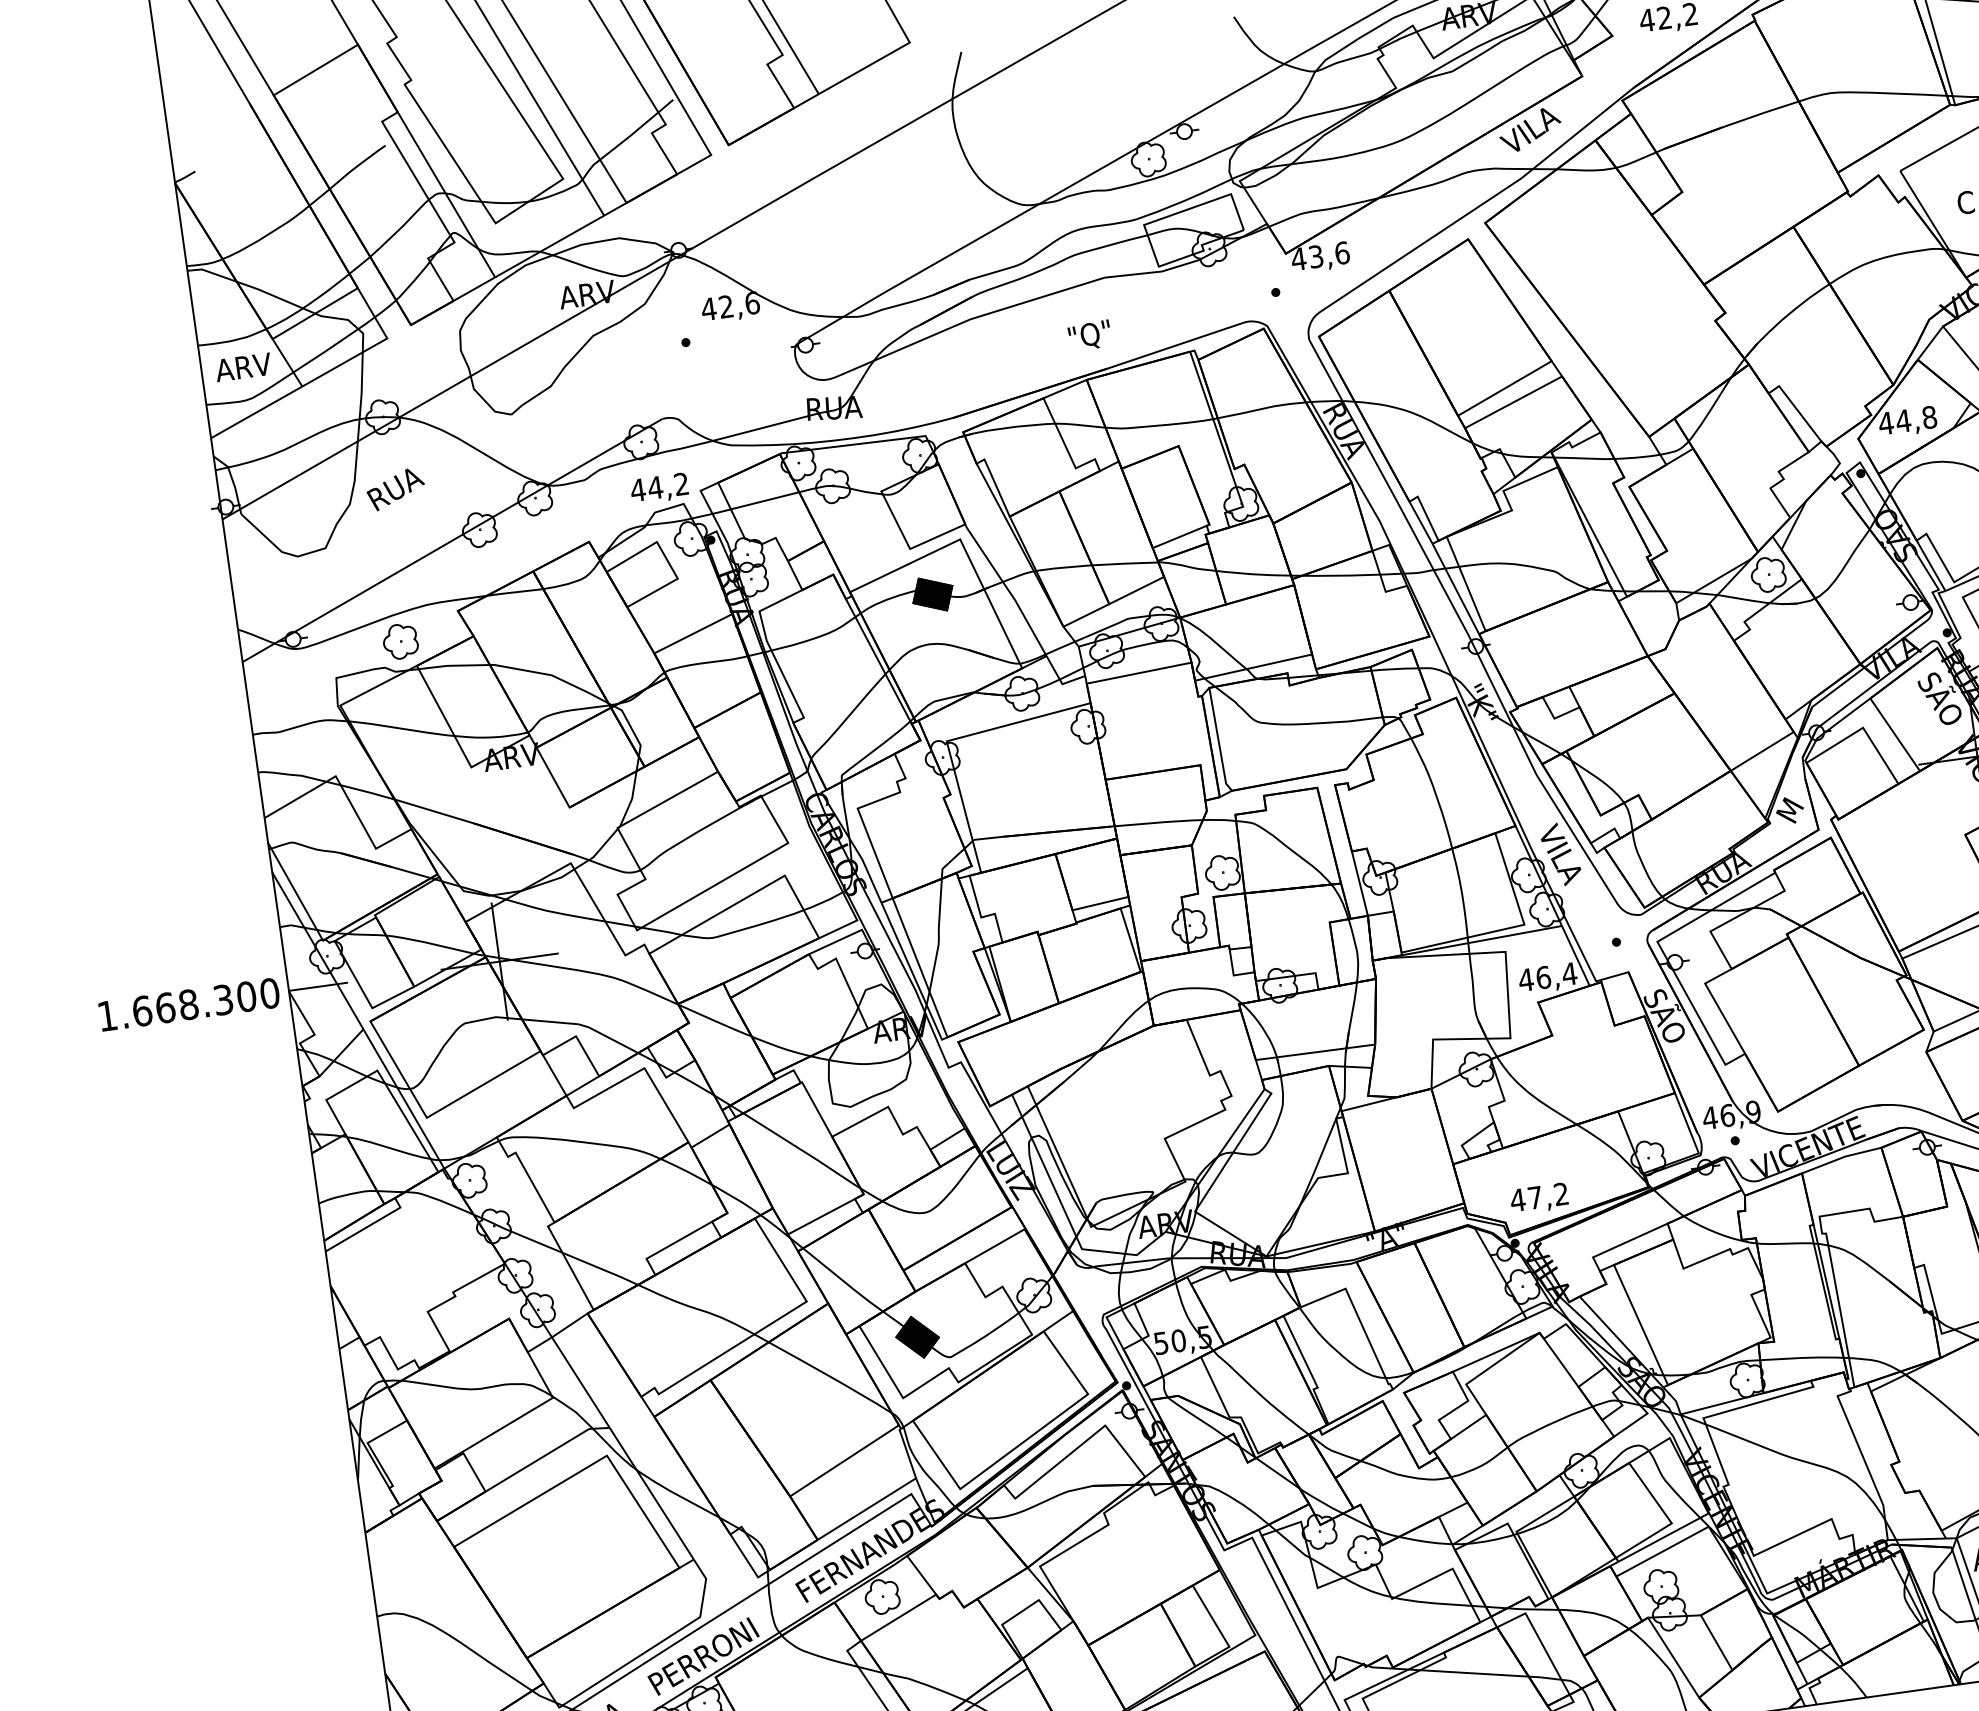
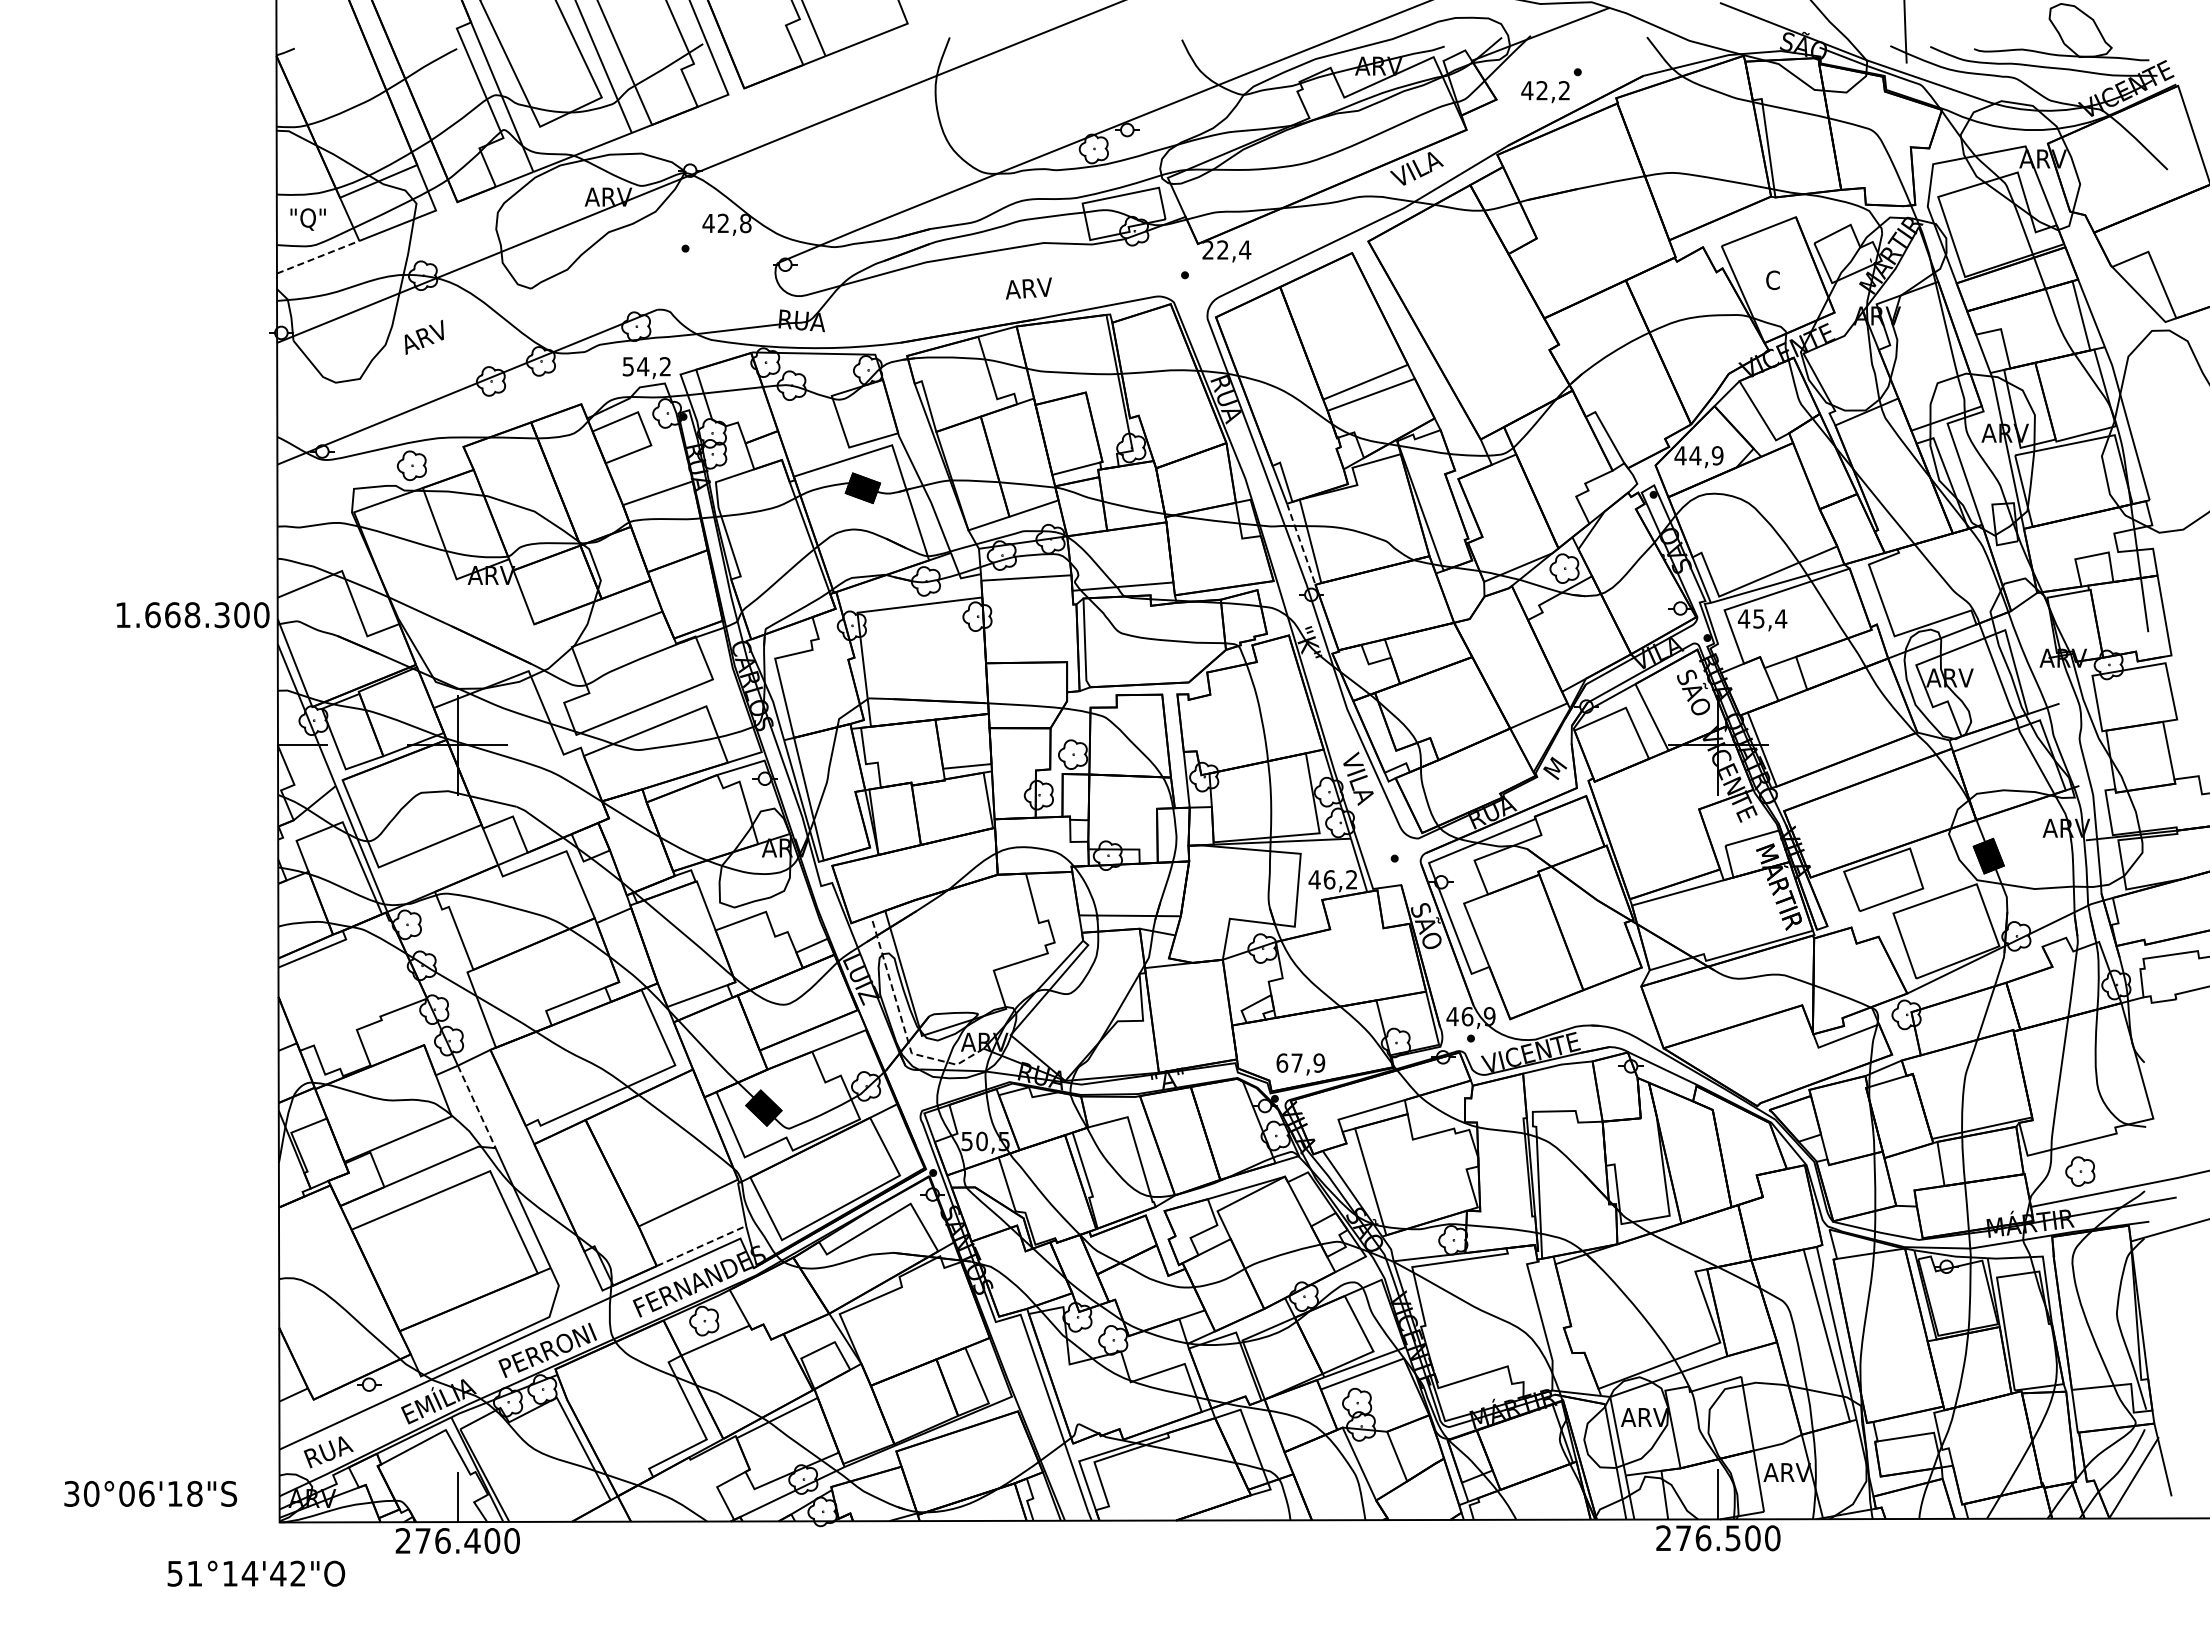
text: (1320, 255) -> (1226, 249), 43,6 -> 22,4
text: (752, 303) -> (745, 223), 42,6 -> 42,8
text: (1094, 334) -> (1028, 289), "Q" -> ARV
text: (242, 369) -> (311, 219), ARV -> "Q"
line: (257, 412) -> (318, 257), solid -> dashed
text: (1929, 417) -> (1717, 455), 44,8 -> 44,9
text: (395, 487) -> (425, 336), RUA -> ARV
text: (638, 489) -> (628, 366), 44,2 -> 54,2
line: (1455, 587) -> (1301, 543), solid -> dashed
text: (1569, 973) -> (1351, 879), 46,4 -> 46,2
text: (188, 1005) -> (192, 615), moved
text: (1539, 1196) -> (1300, 1062), 47,2 -> 67,9
line: (1066, 1214) -> (902, 1022), solid -> dashed
line: (581, 1383) -> (477, 1107), solid -> dashed
line: (867, 1508) -> (702, 1245), solid -> dashed

